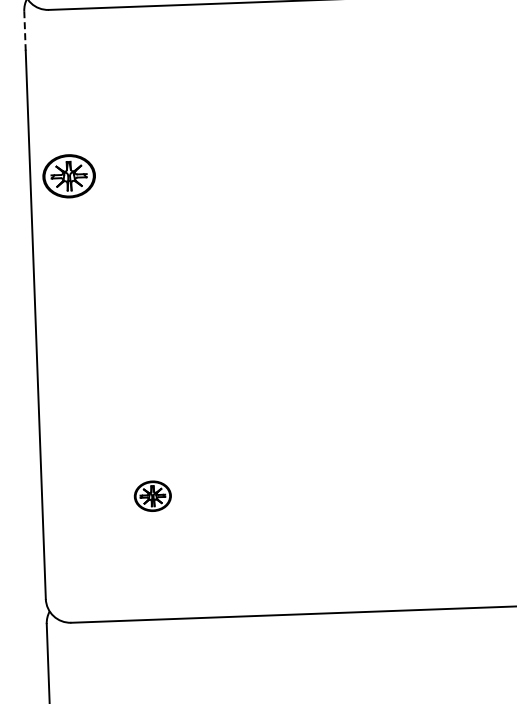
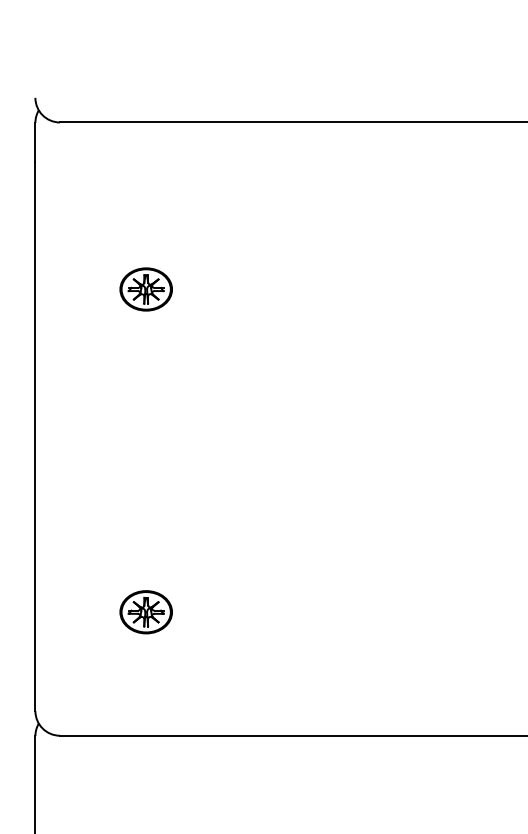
line: (25, 30) -> (35, 142), dashed -> solid
part: (68, 176) -> (145, 289), moved
part: (152, 496) -> (145, 612), size x1.43

